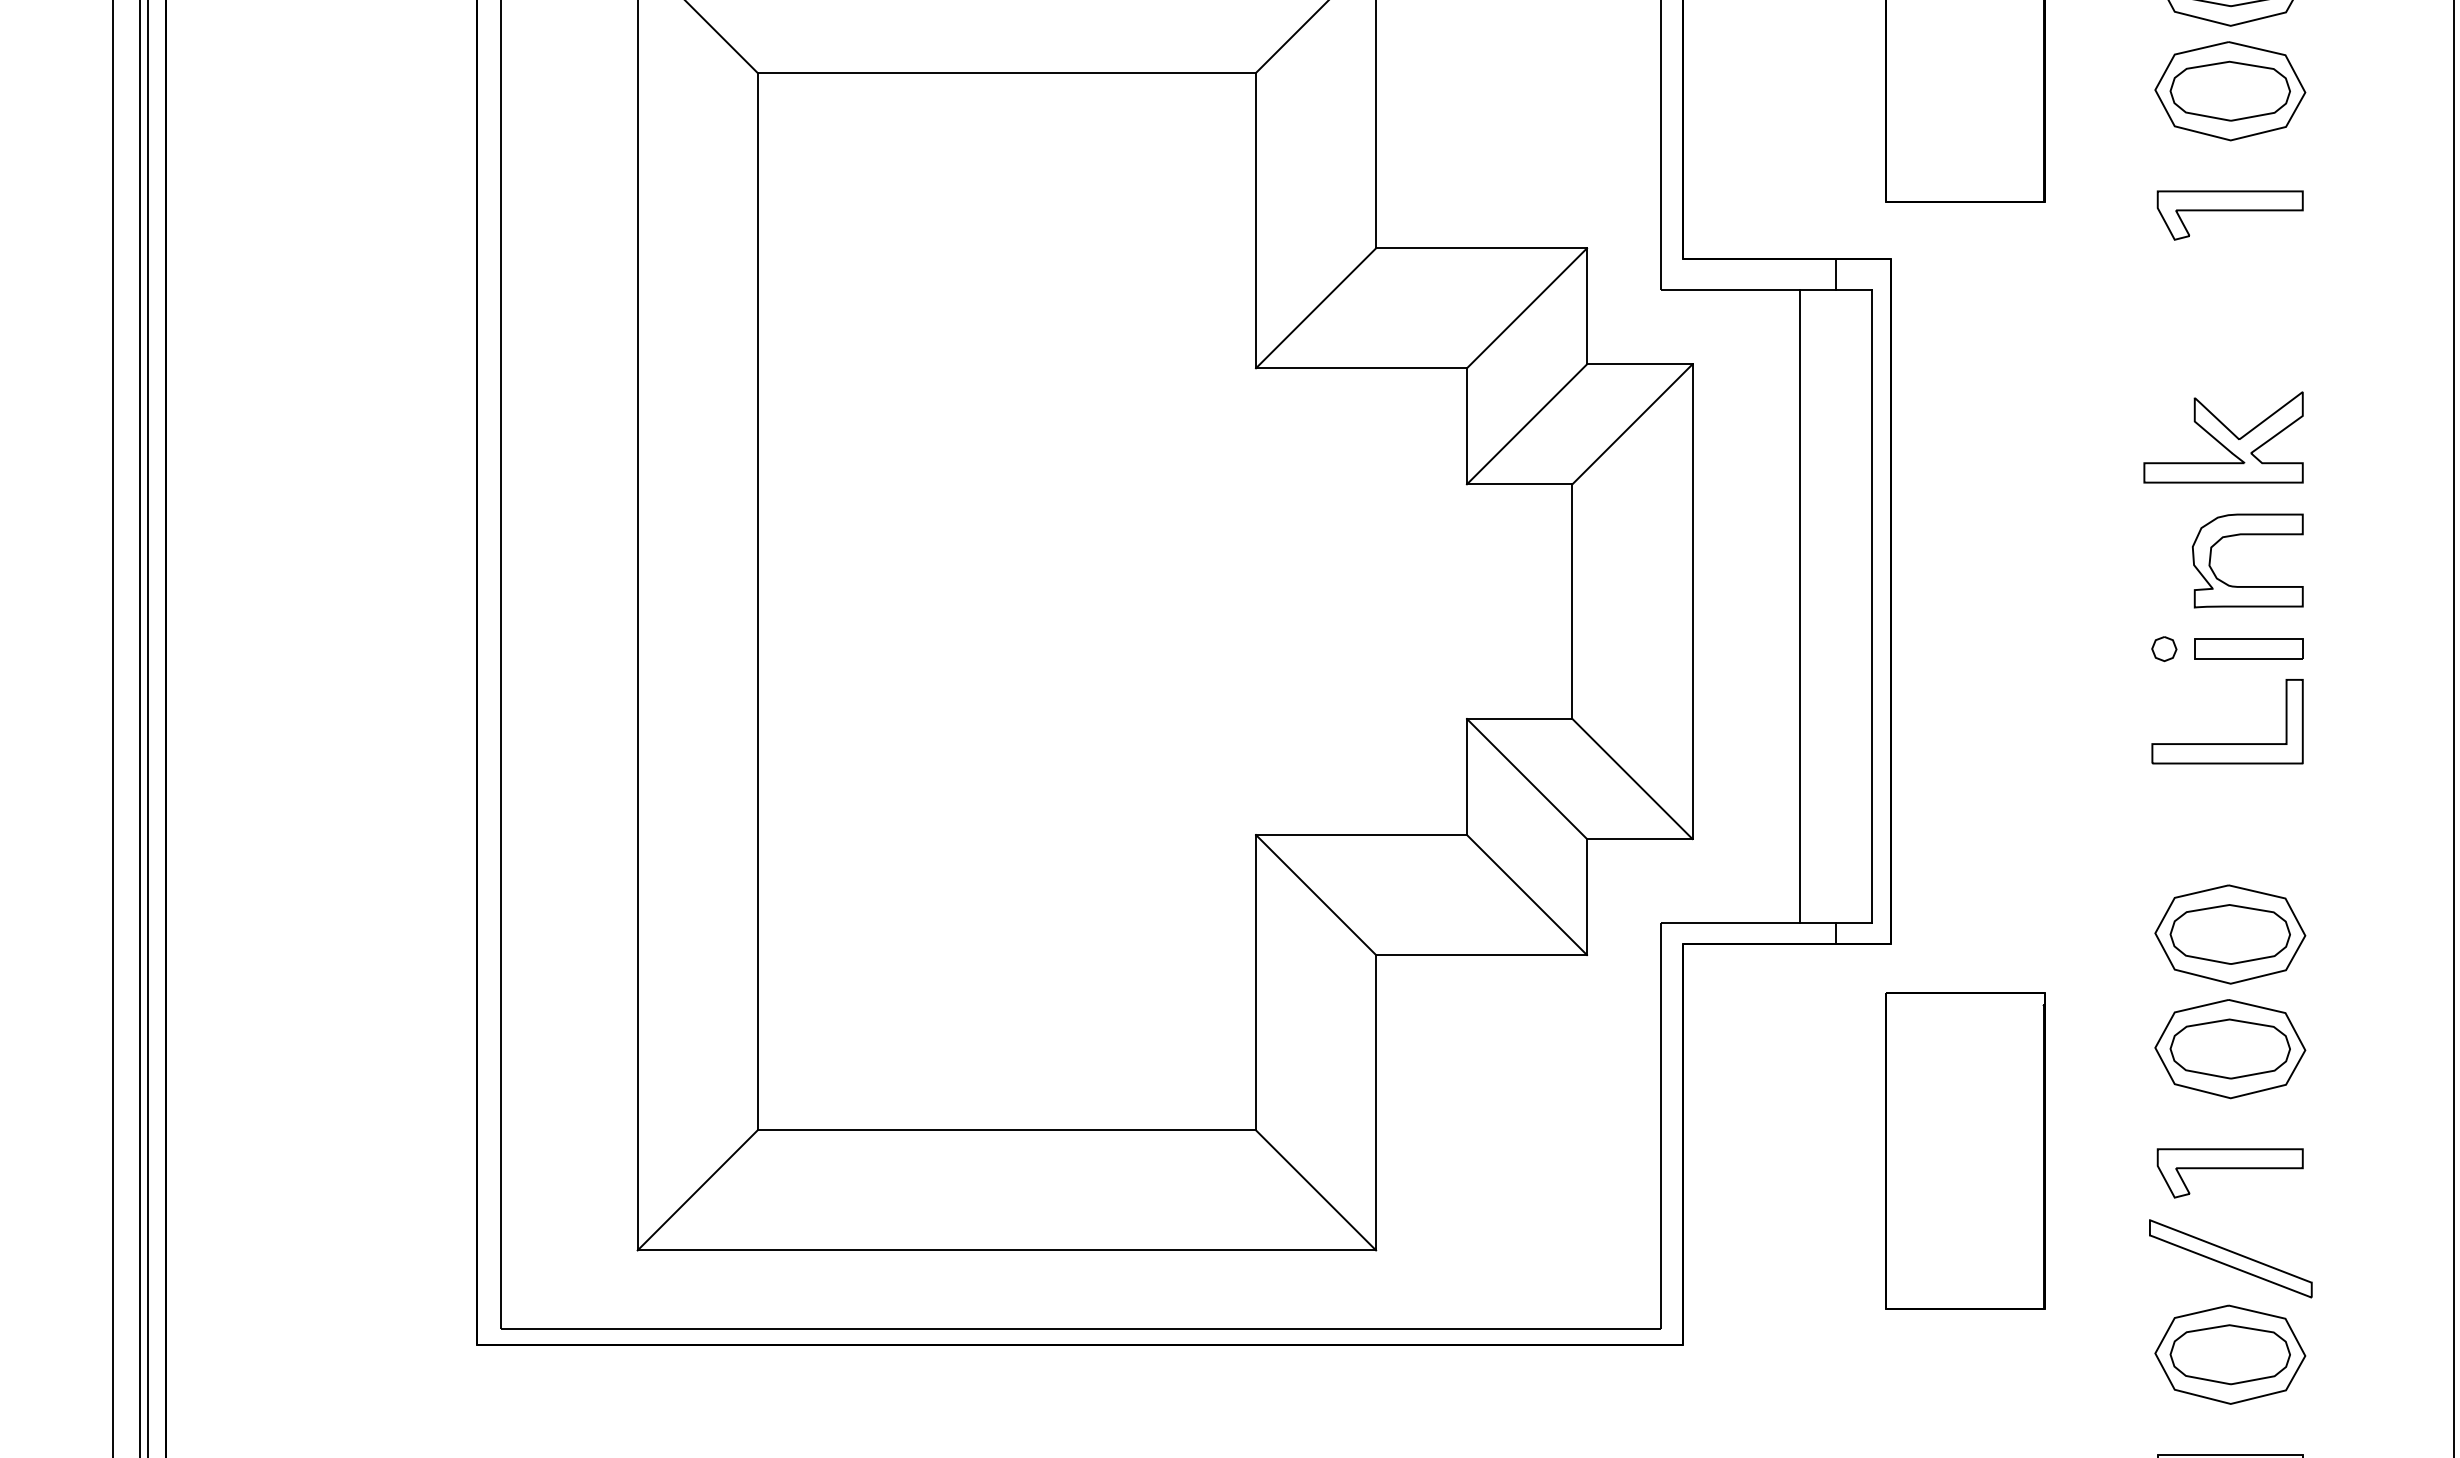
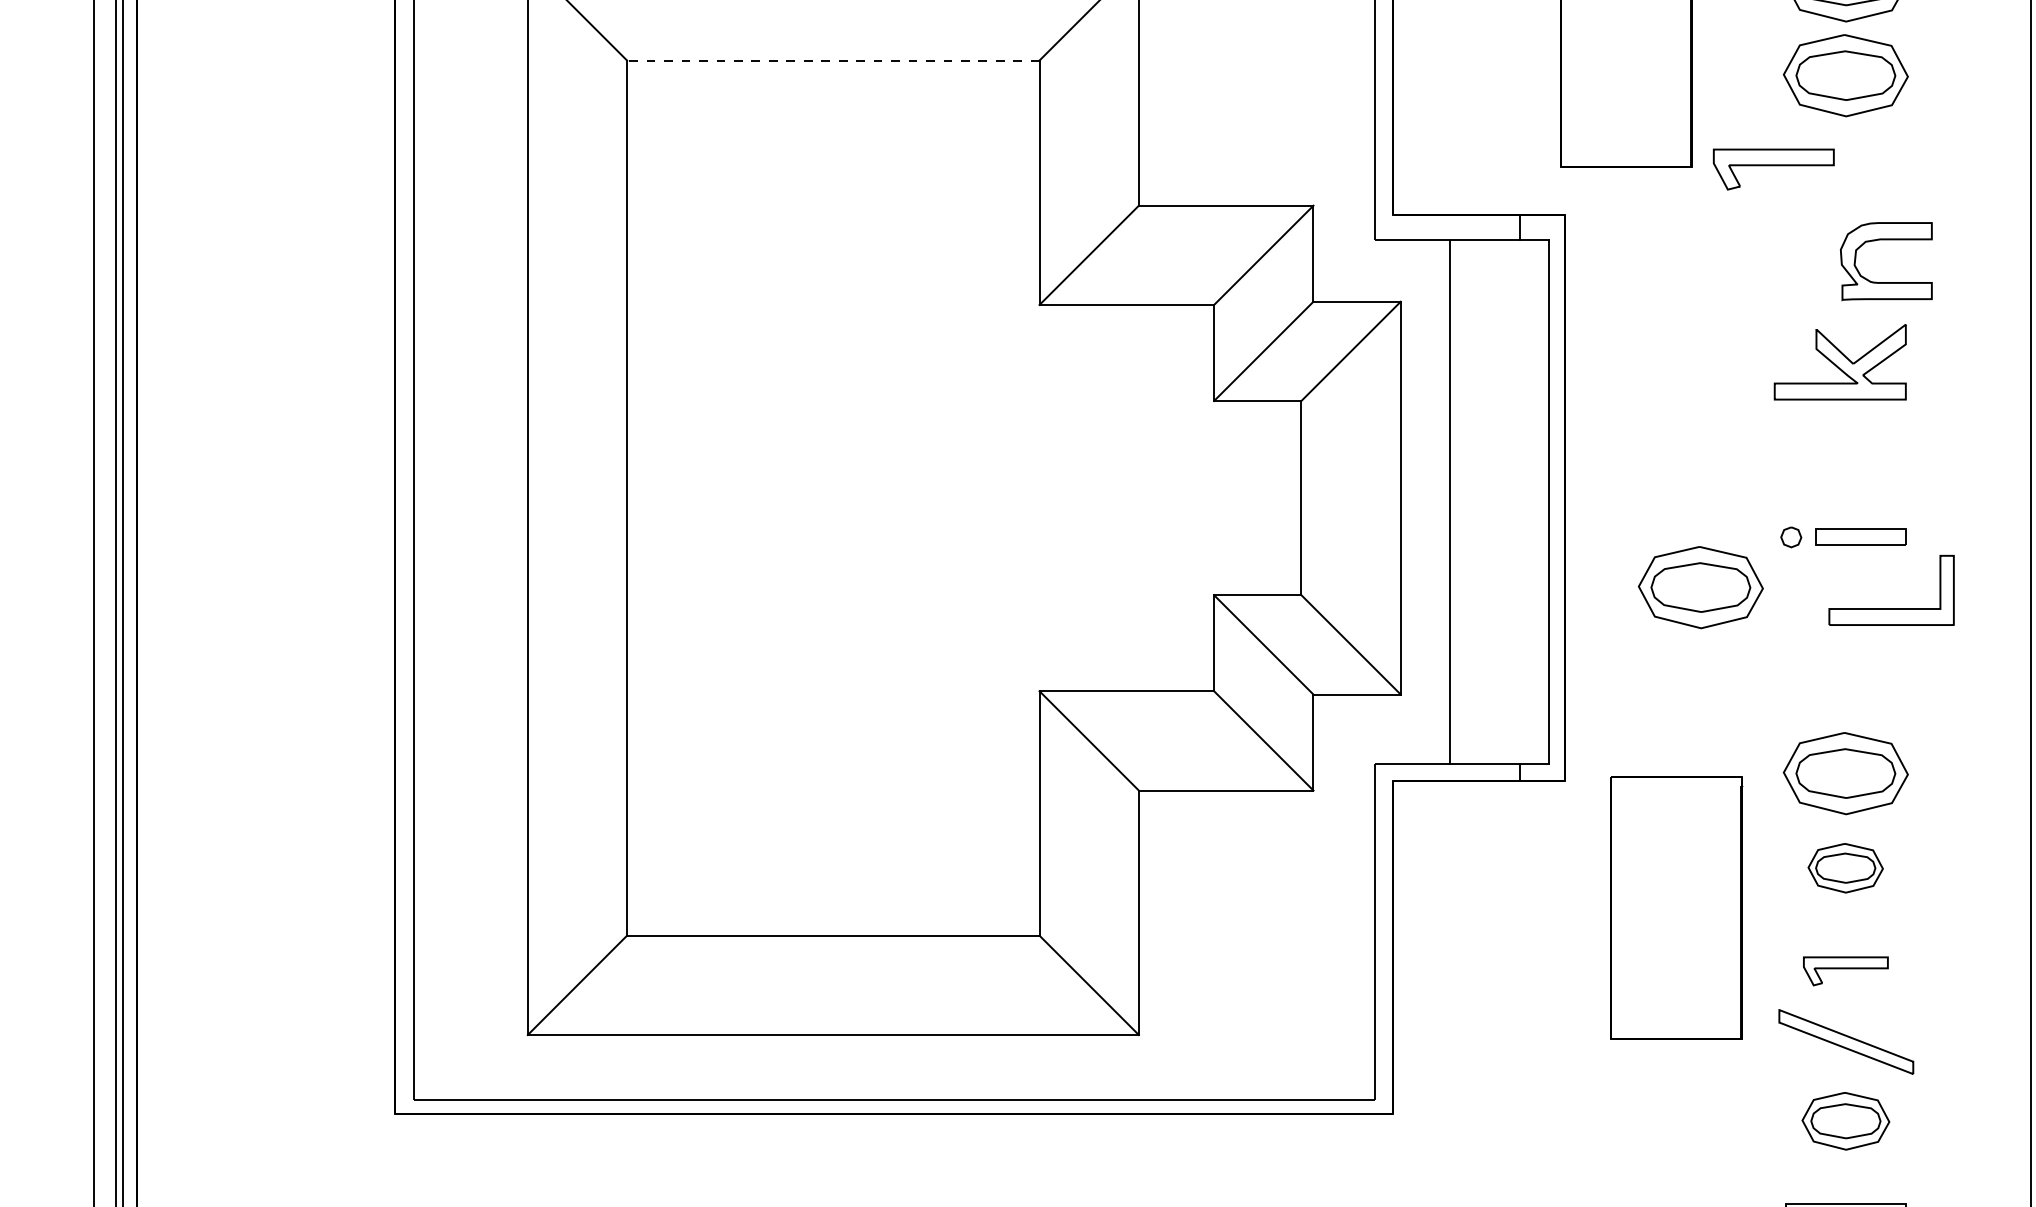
line: (1005, 72) -> (832, 60), solid -> dashed
part: (2229, 215) -> (1773, 169), moved
part: (2247, 535) -> (1886, 240), moved
line: (1799, 606) -> (1449, 502), moved
part: (2054, 709) -> (1700, 587), added
part: (2227, 743) -> (1891, 608), moved
part: (2229, 1047) -> (1845, 867), size x0.6
part: (1965, 1150) -> (1676, 907), moved
part: (2229, 1173) -> (1845, 971), size x0.7
part: (2229, 1353) -> (1845, 1120), size x0.7

